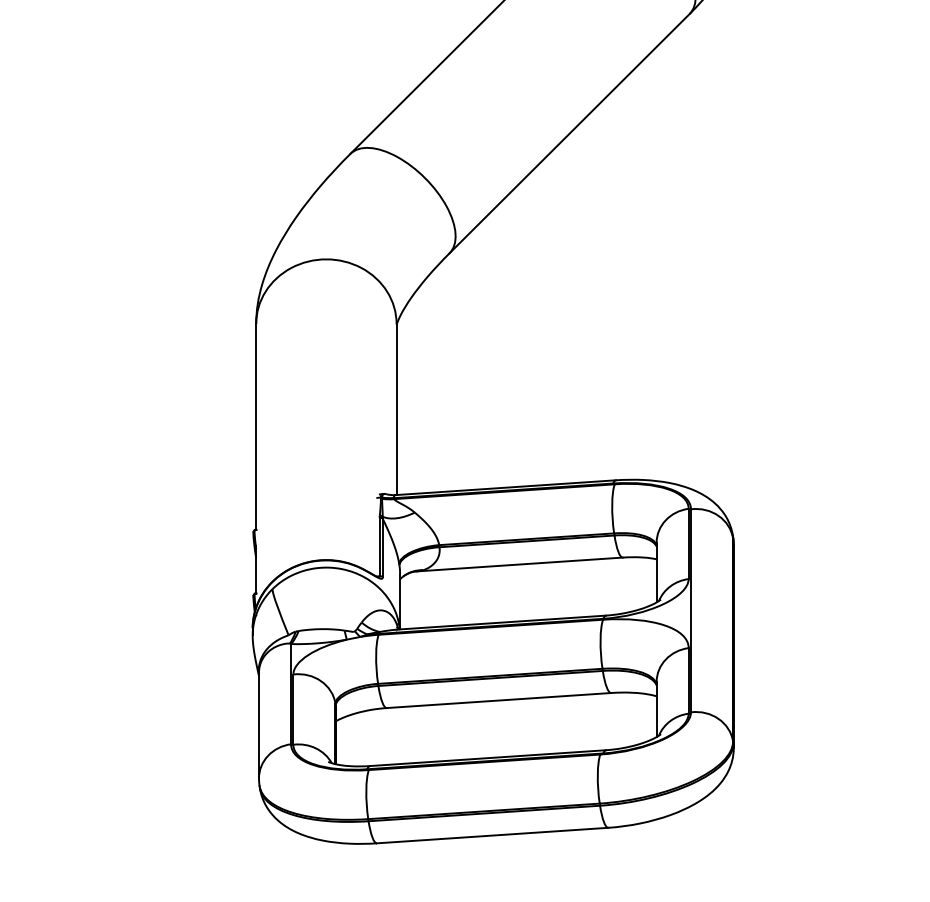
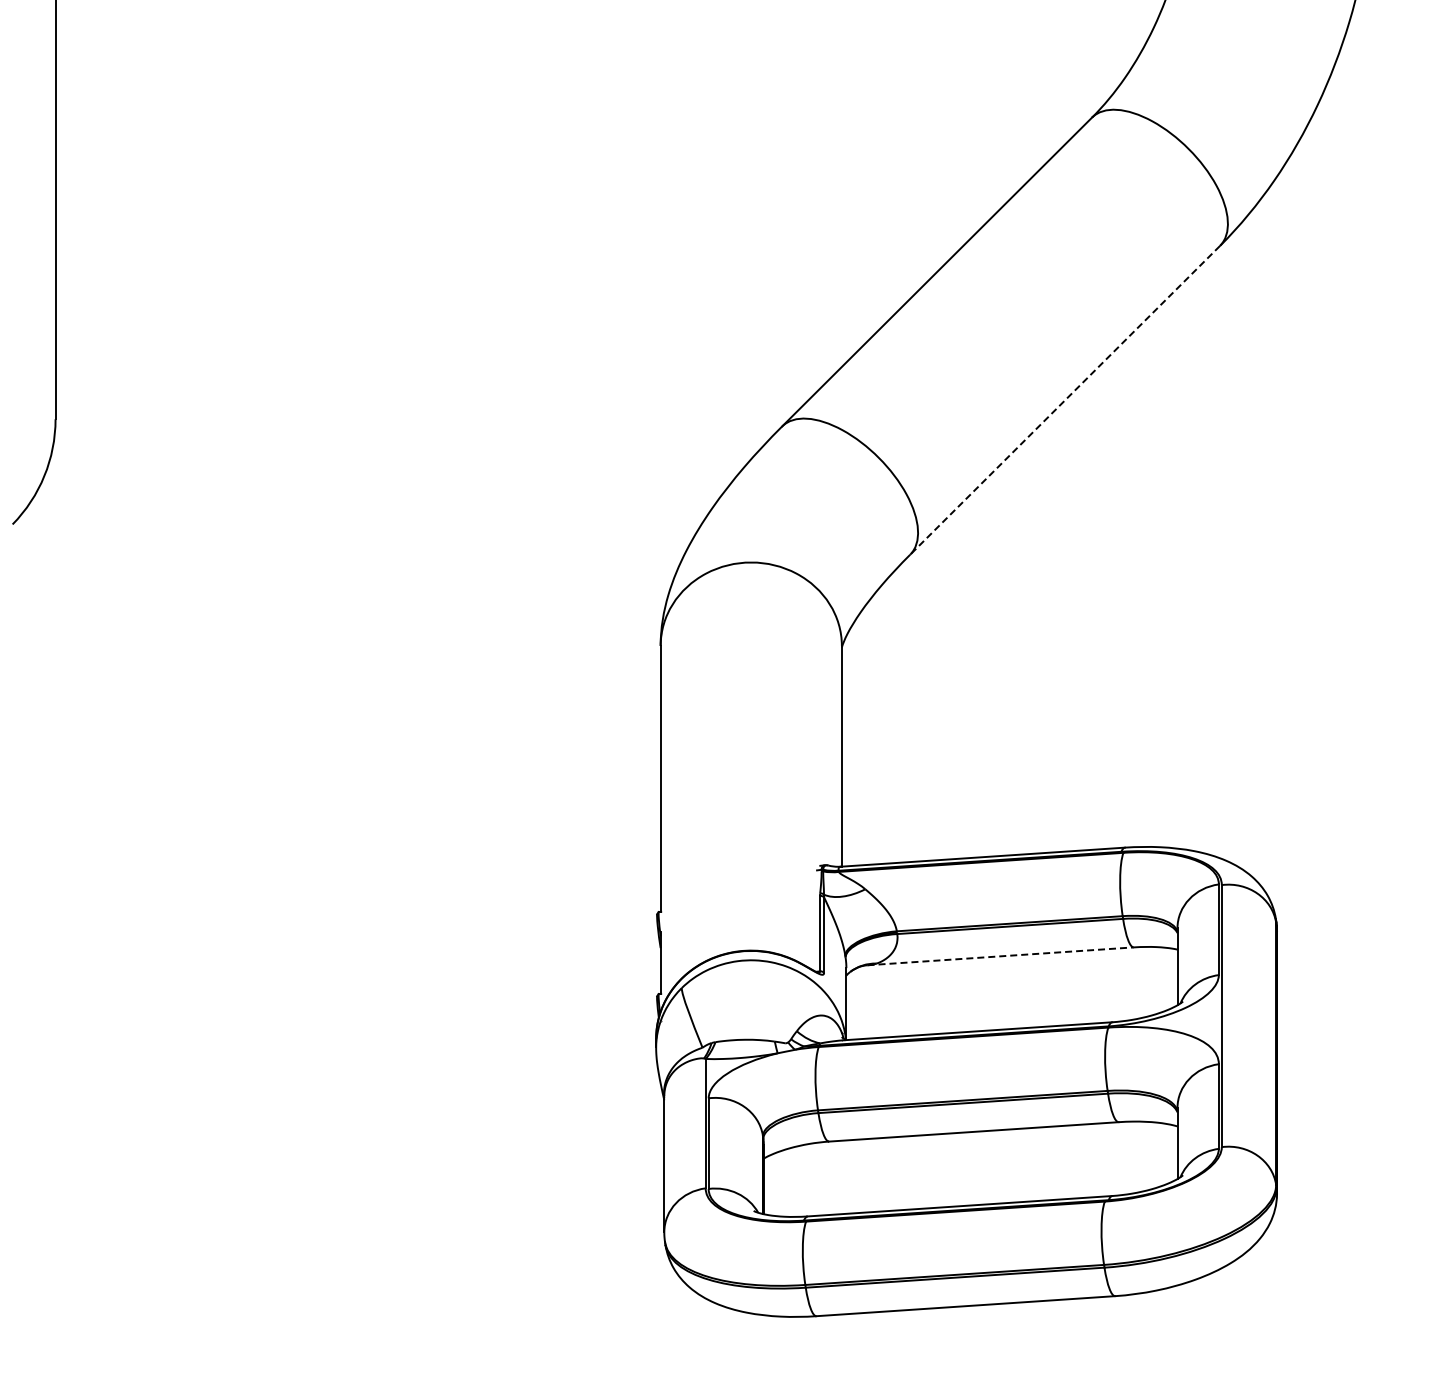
line: (569, 133) -> (1065, 400), solid -> dashed
line: (520, 564) -> (1001, 956), solid -> dashed

